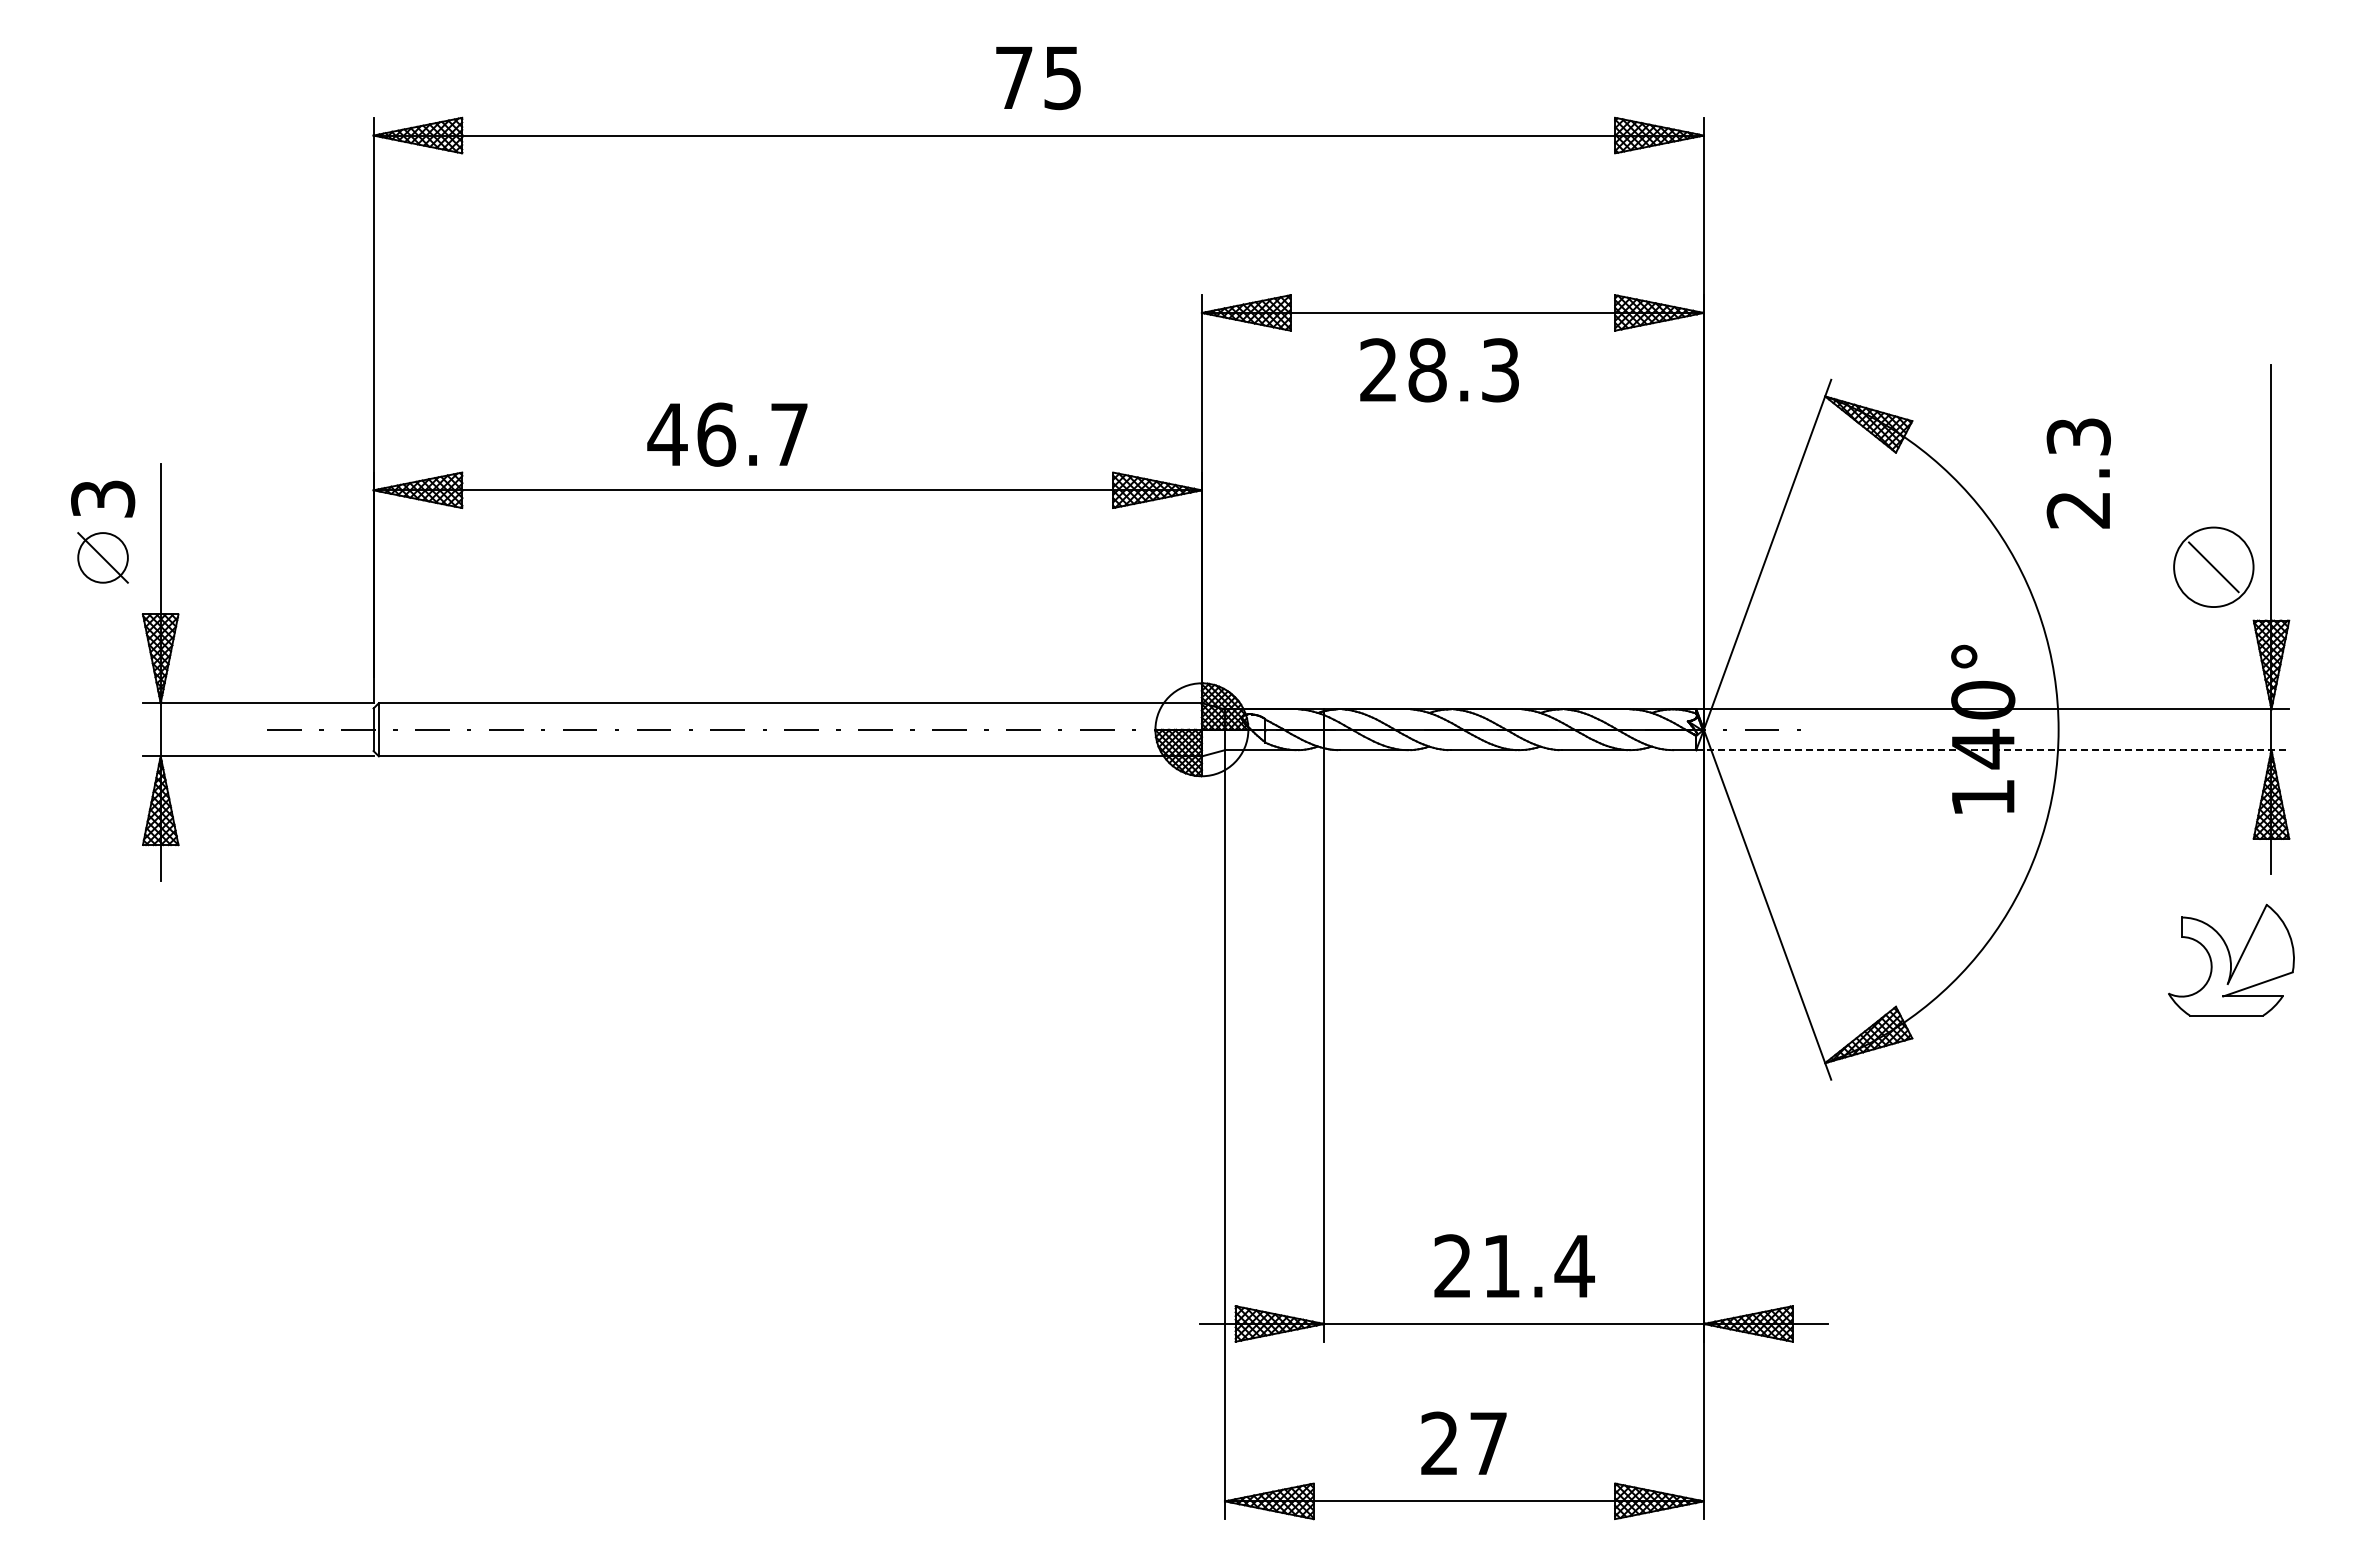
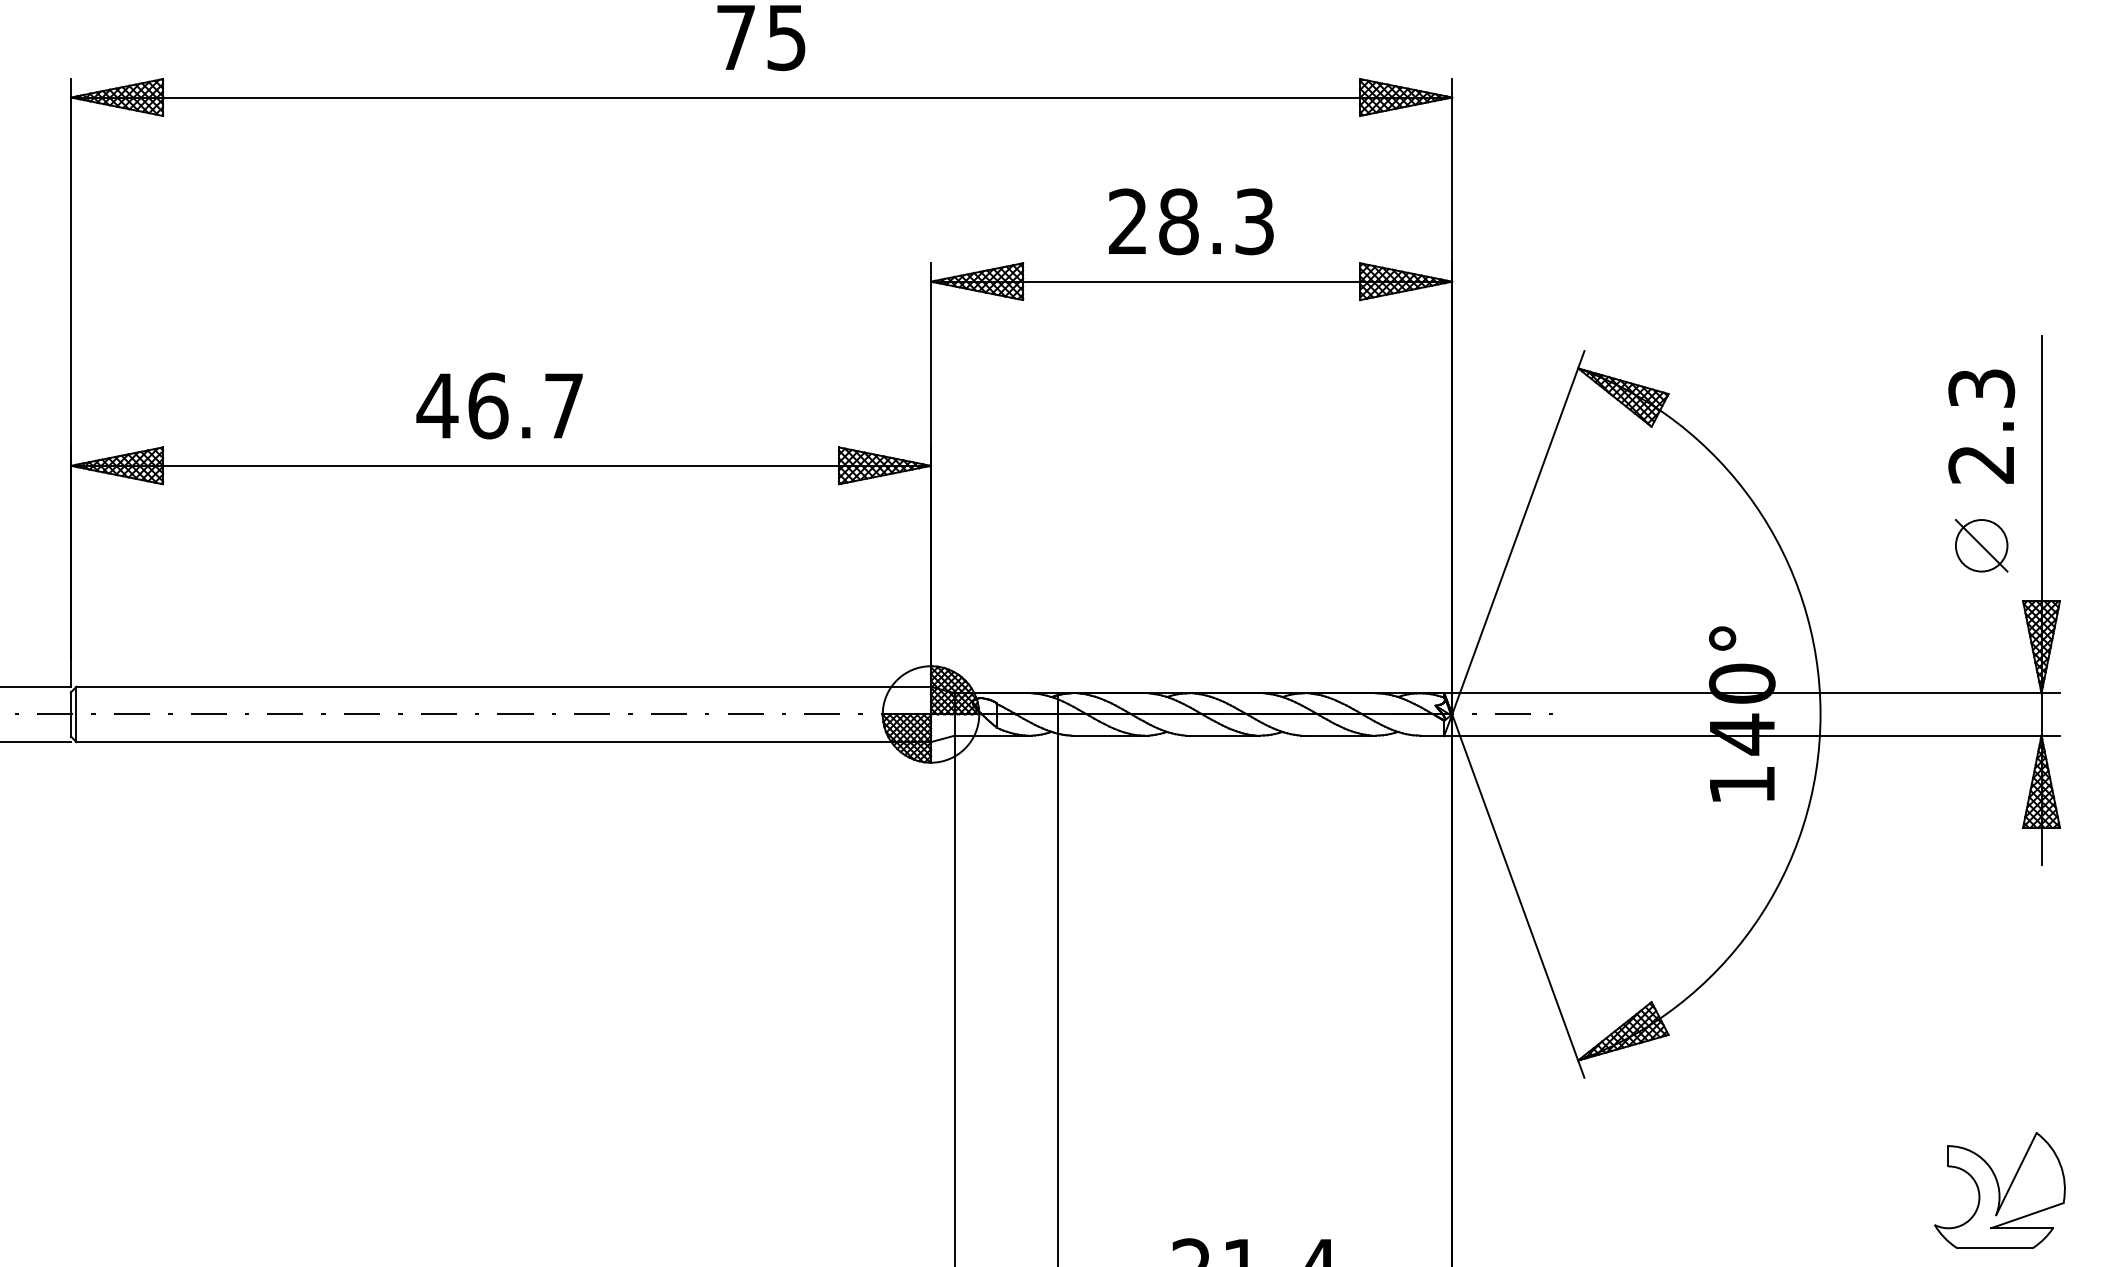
text: (1439, 370) -> (1191, 222), moved
text: (727, 434) -> (499, 405), moved
text: (2078, 473) -> (1981, 426), moved
circle: (2213, 567) -> (1981, 545), size x0.62
line: (1993, 750) -> (1752, 735), dashed -> solid
part: (2231, 959) -> (2000, 1189), moved

